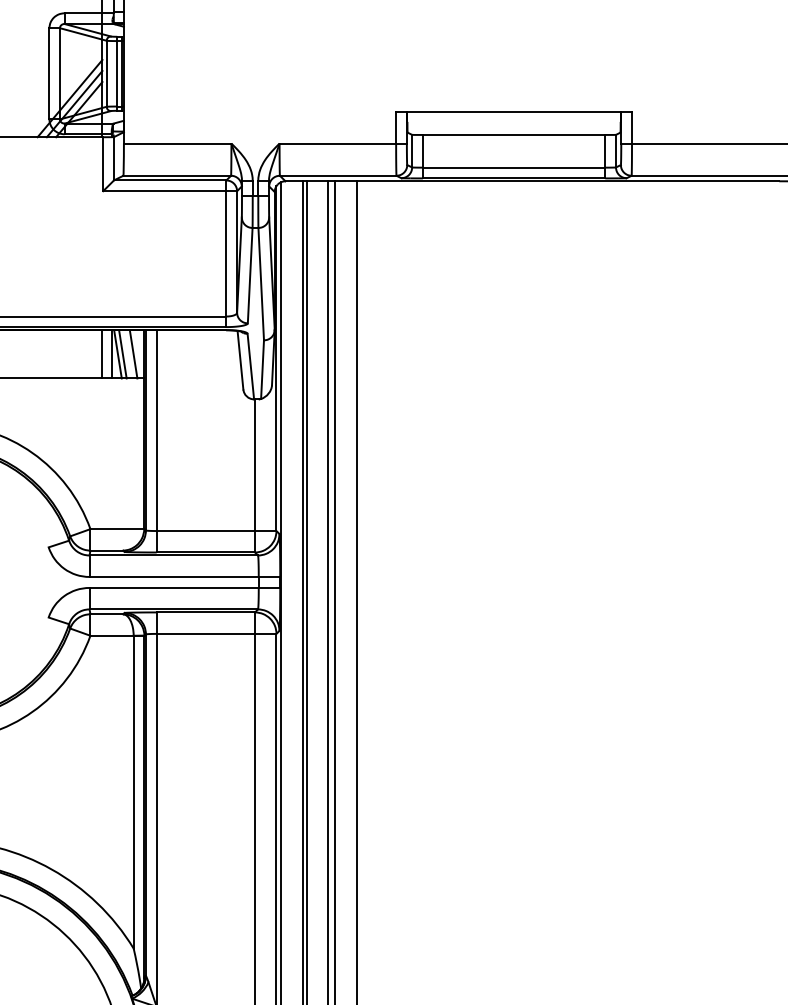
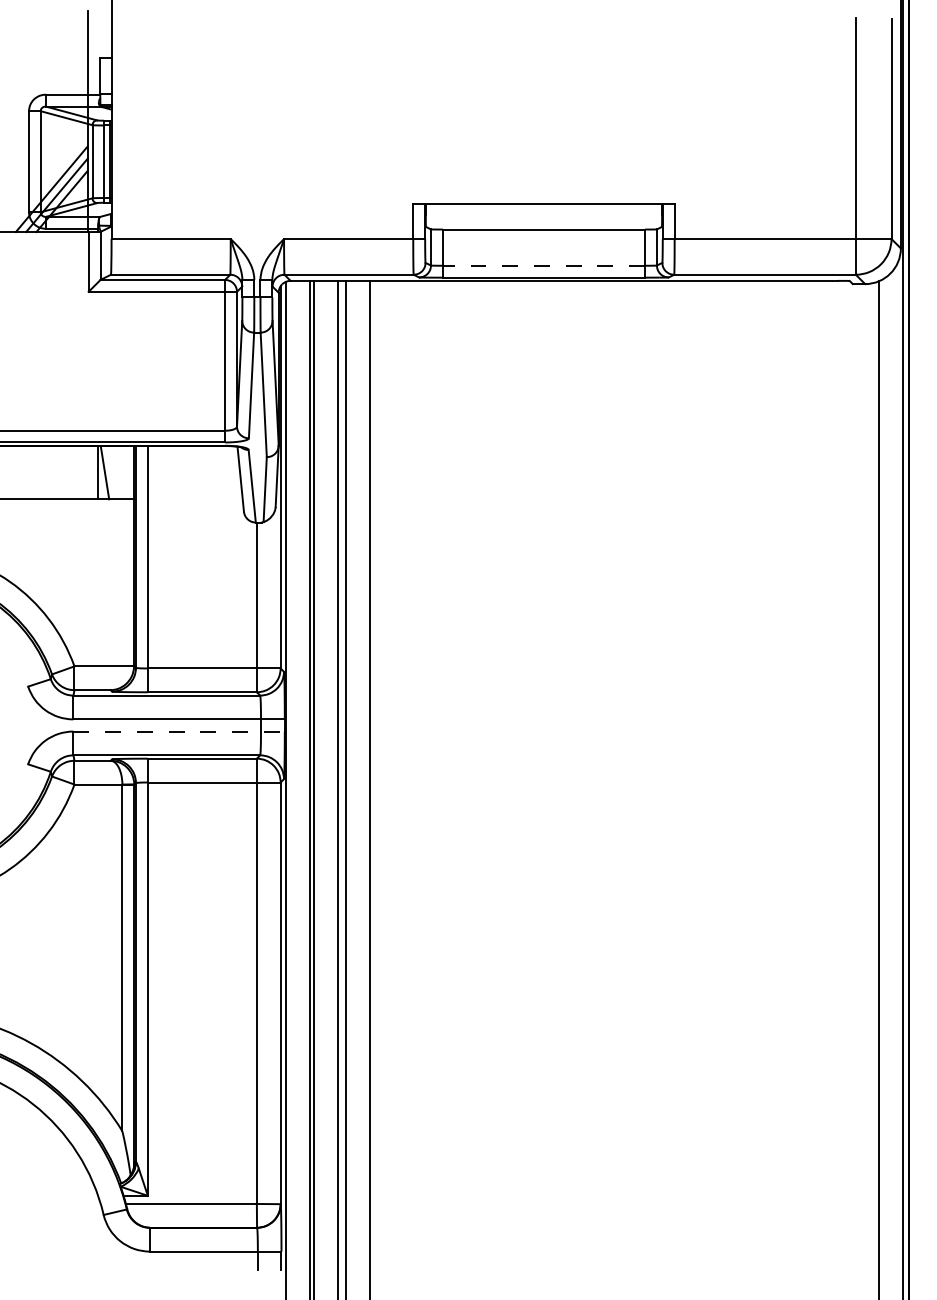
line: (513, 167) -> (543, 265), solid -> dashed
line: (102, 354) -> (87, 472), removed
line: (122, 354) -> (110, 472), removed
line: (133, 354) -> (122, 472), removed
line: (185, 587) -> (179, 731), solid -> dashed

